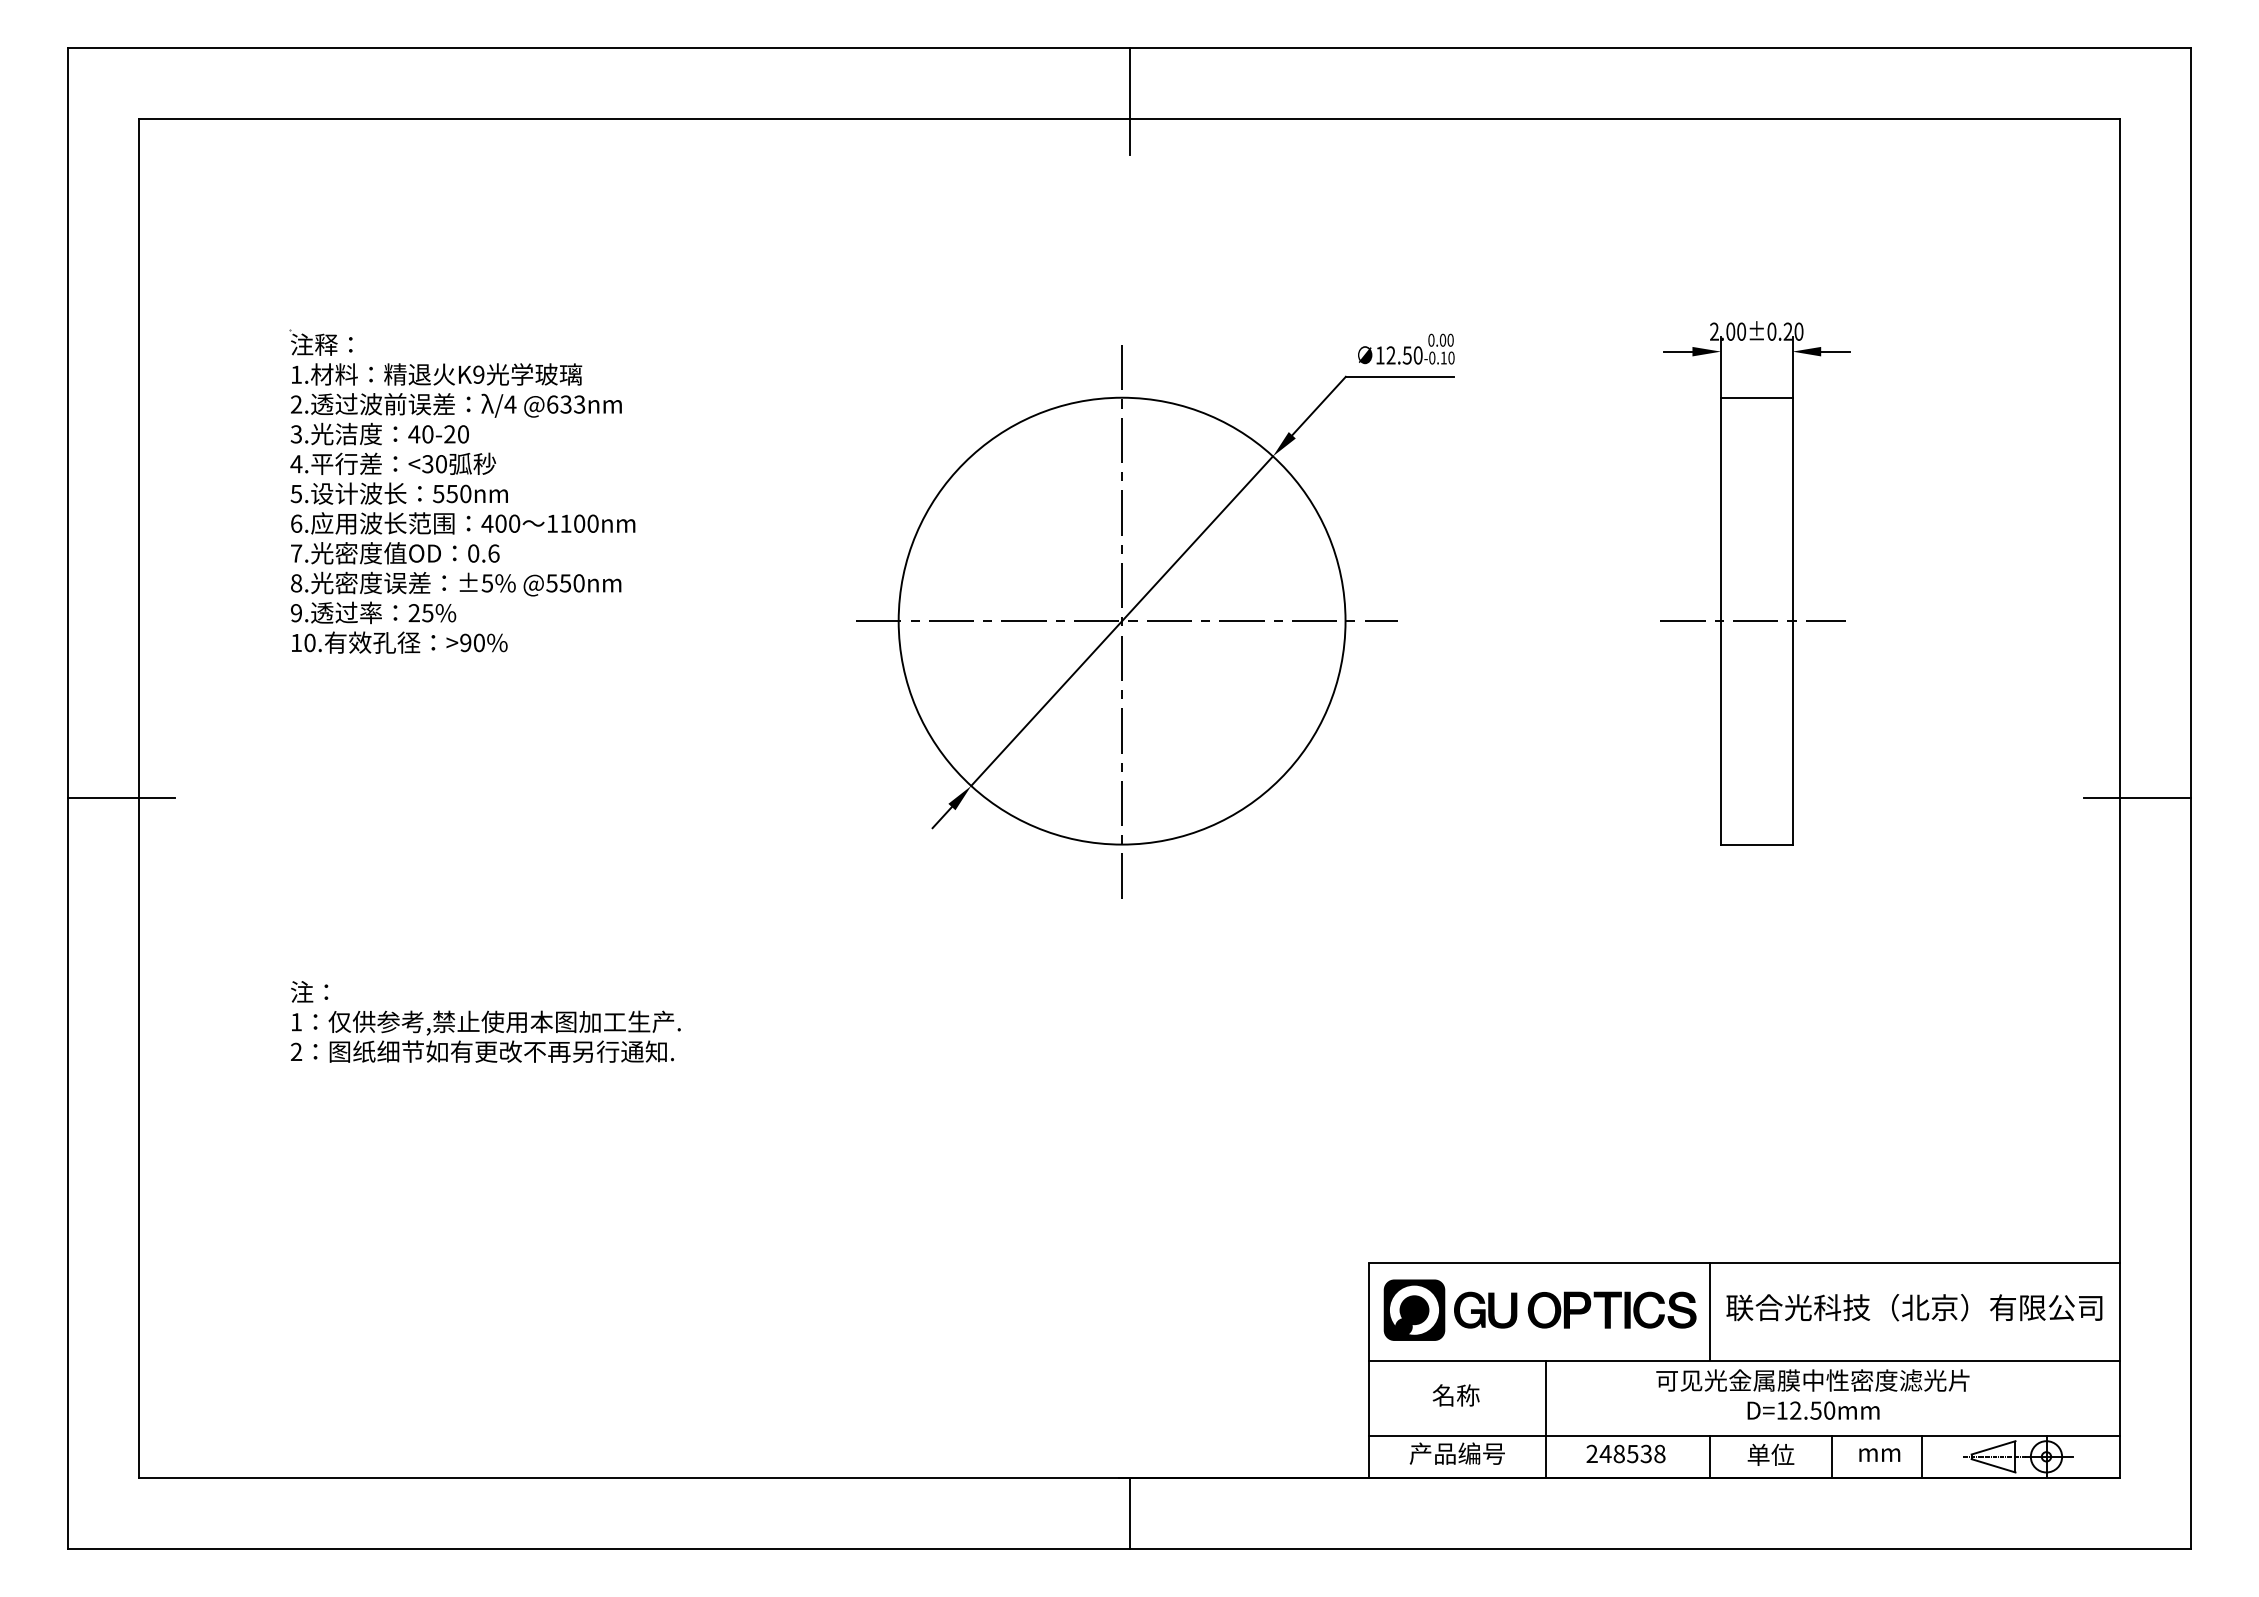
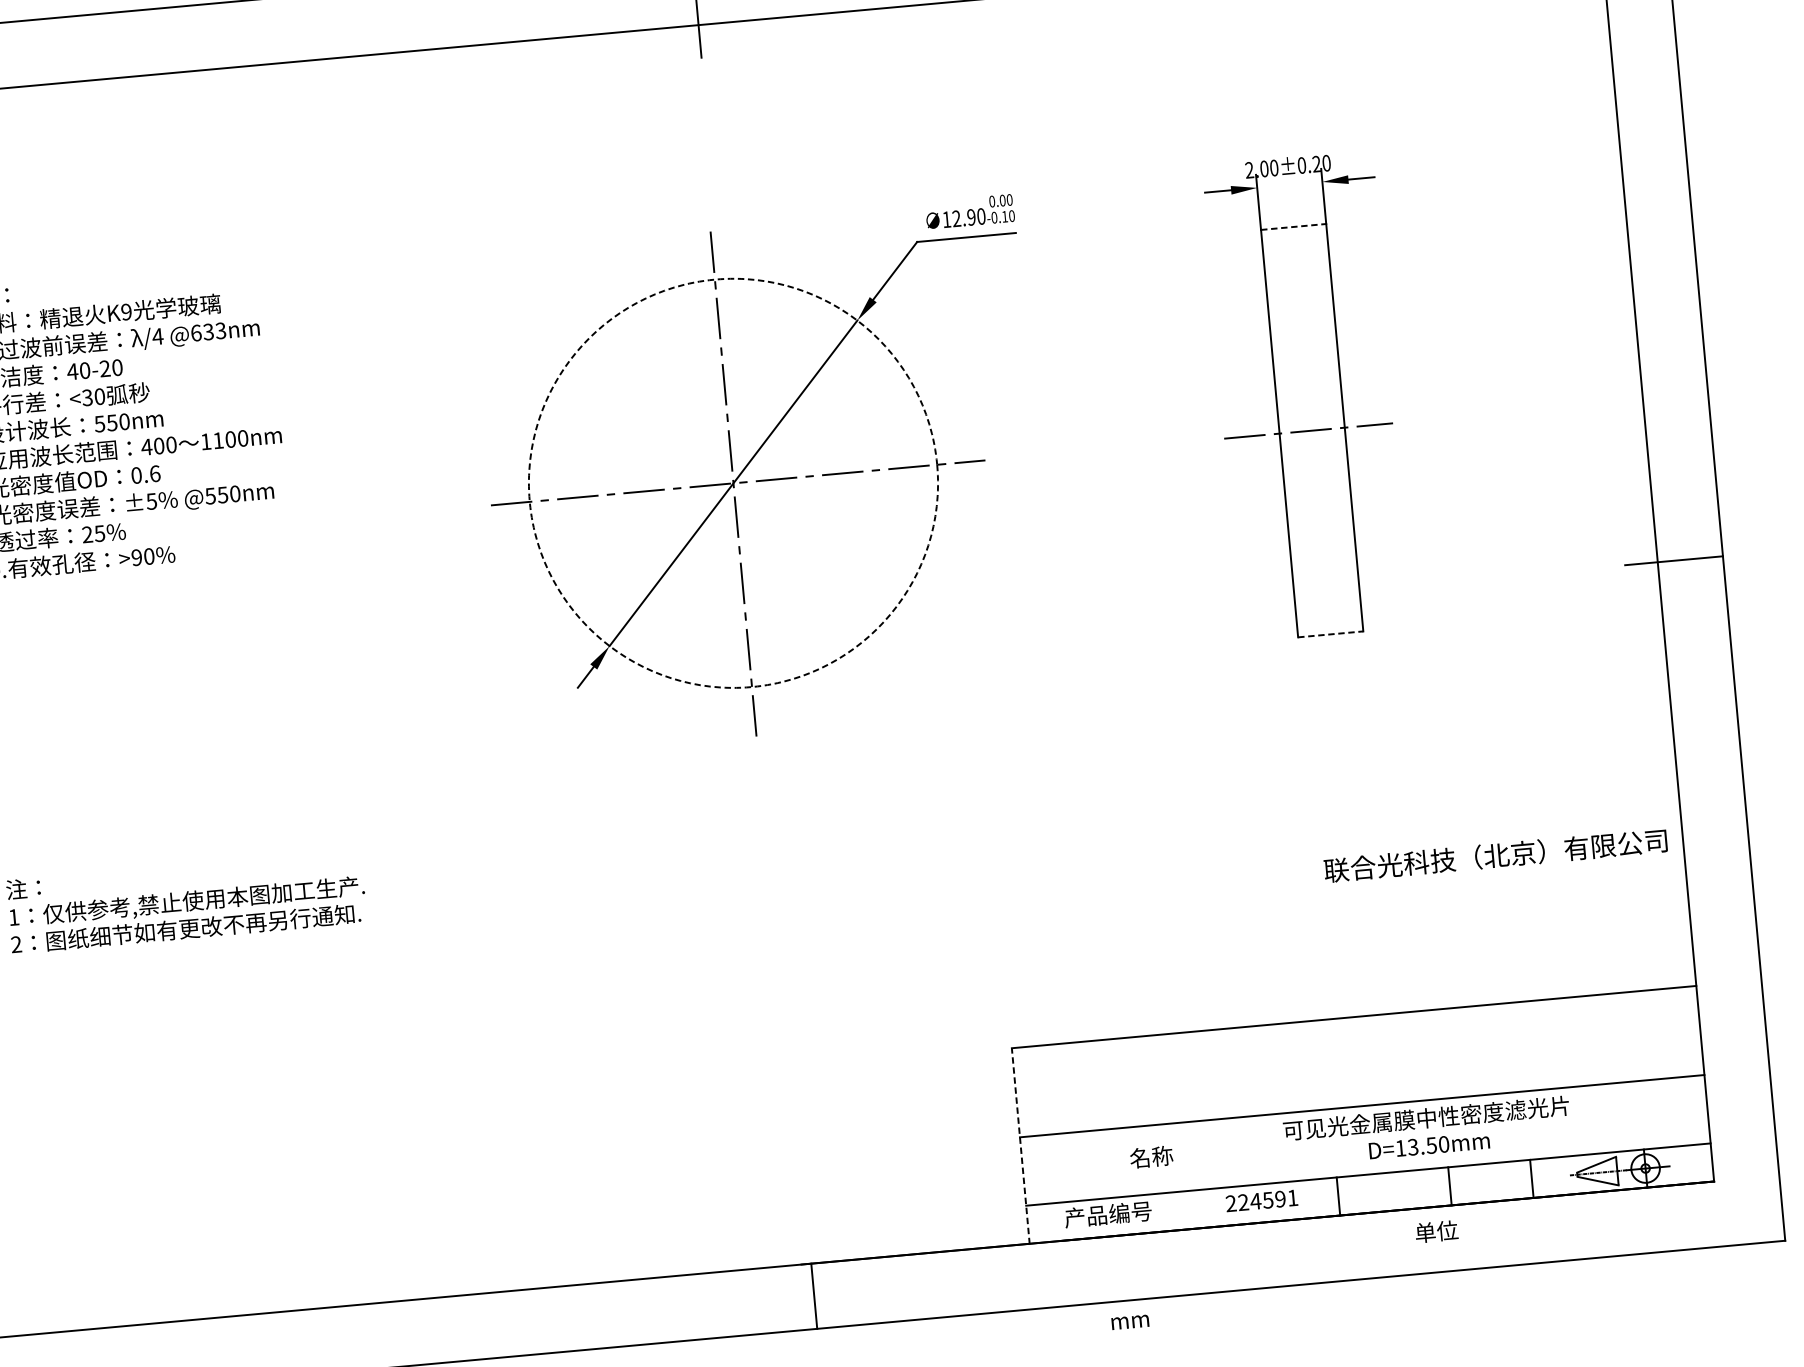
text: (1406, 355) -> (970, 217), 12.50 -> 12.90
line: (1756, 397) -> (1293, 226), solid -> dashed
circle: (1121, 620) -> (732, 482), solid -> dashed
line: (1756, 844) -> (1330, 634), solid -> dashed
text: (1914, 1307) -> (1495, 855), moved
part: (1539, 1309) -> (1171, 1076), removed
line: (1709, 1311) -> (1326, 1064), removed
line: (1369, 1370) -> (1021, 1146), solid -> dashed
text: (1455, 1395) -> (1150, 1157), moved
text: (1795, 1410) -> (1412, 1147), D=12.50mm -> D=13.50mm
line: (1546, 1418) -> (1186, 1175), removed
text: (1632, 1453) -> (1267, 1199), 248538 -> 224591
text: (1770, 1454) -> (1436, 1231), moved
text: (1879, 1454) -> (1130, 1321), moved

